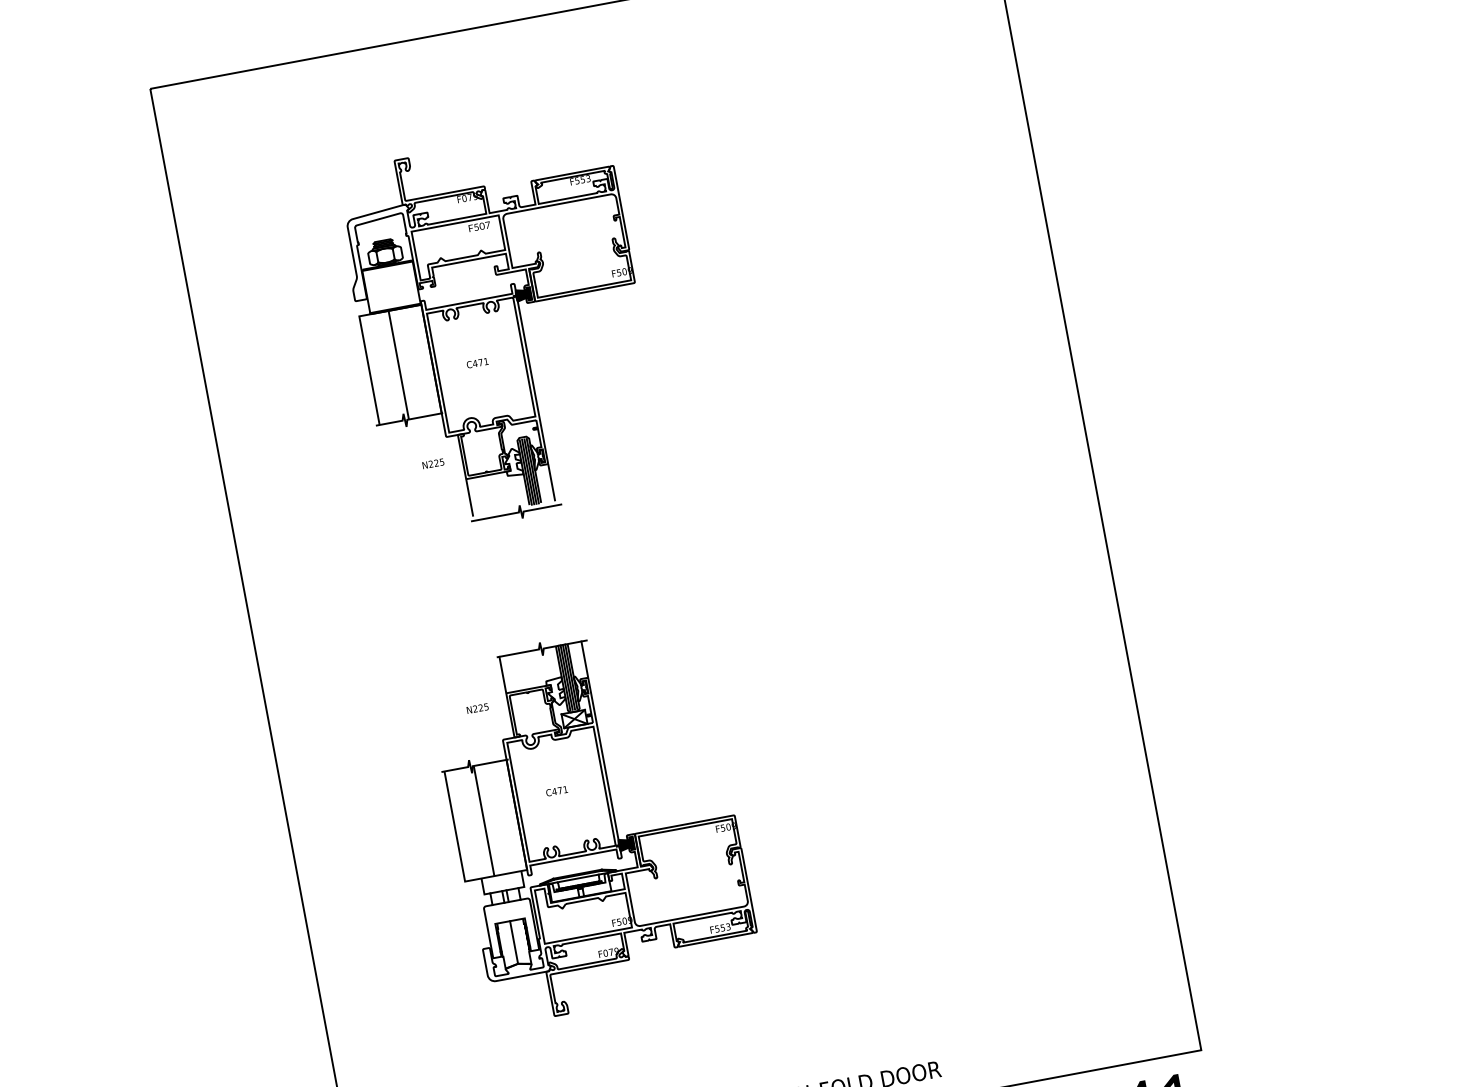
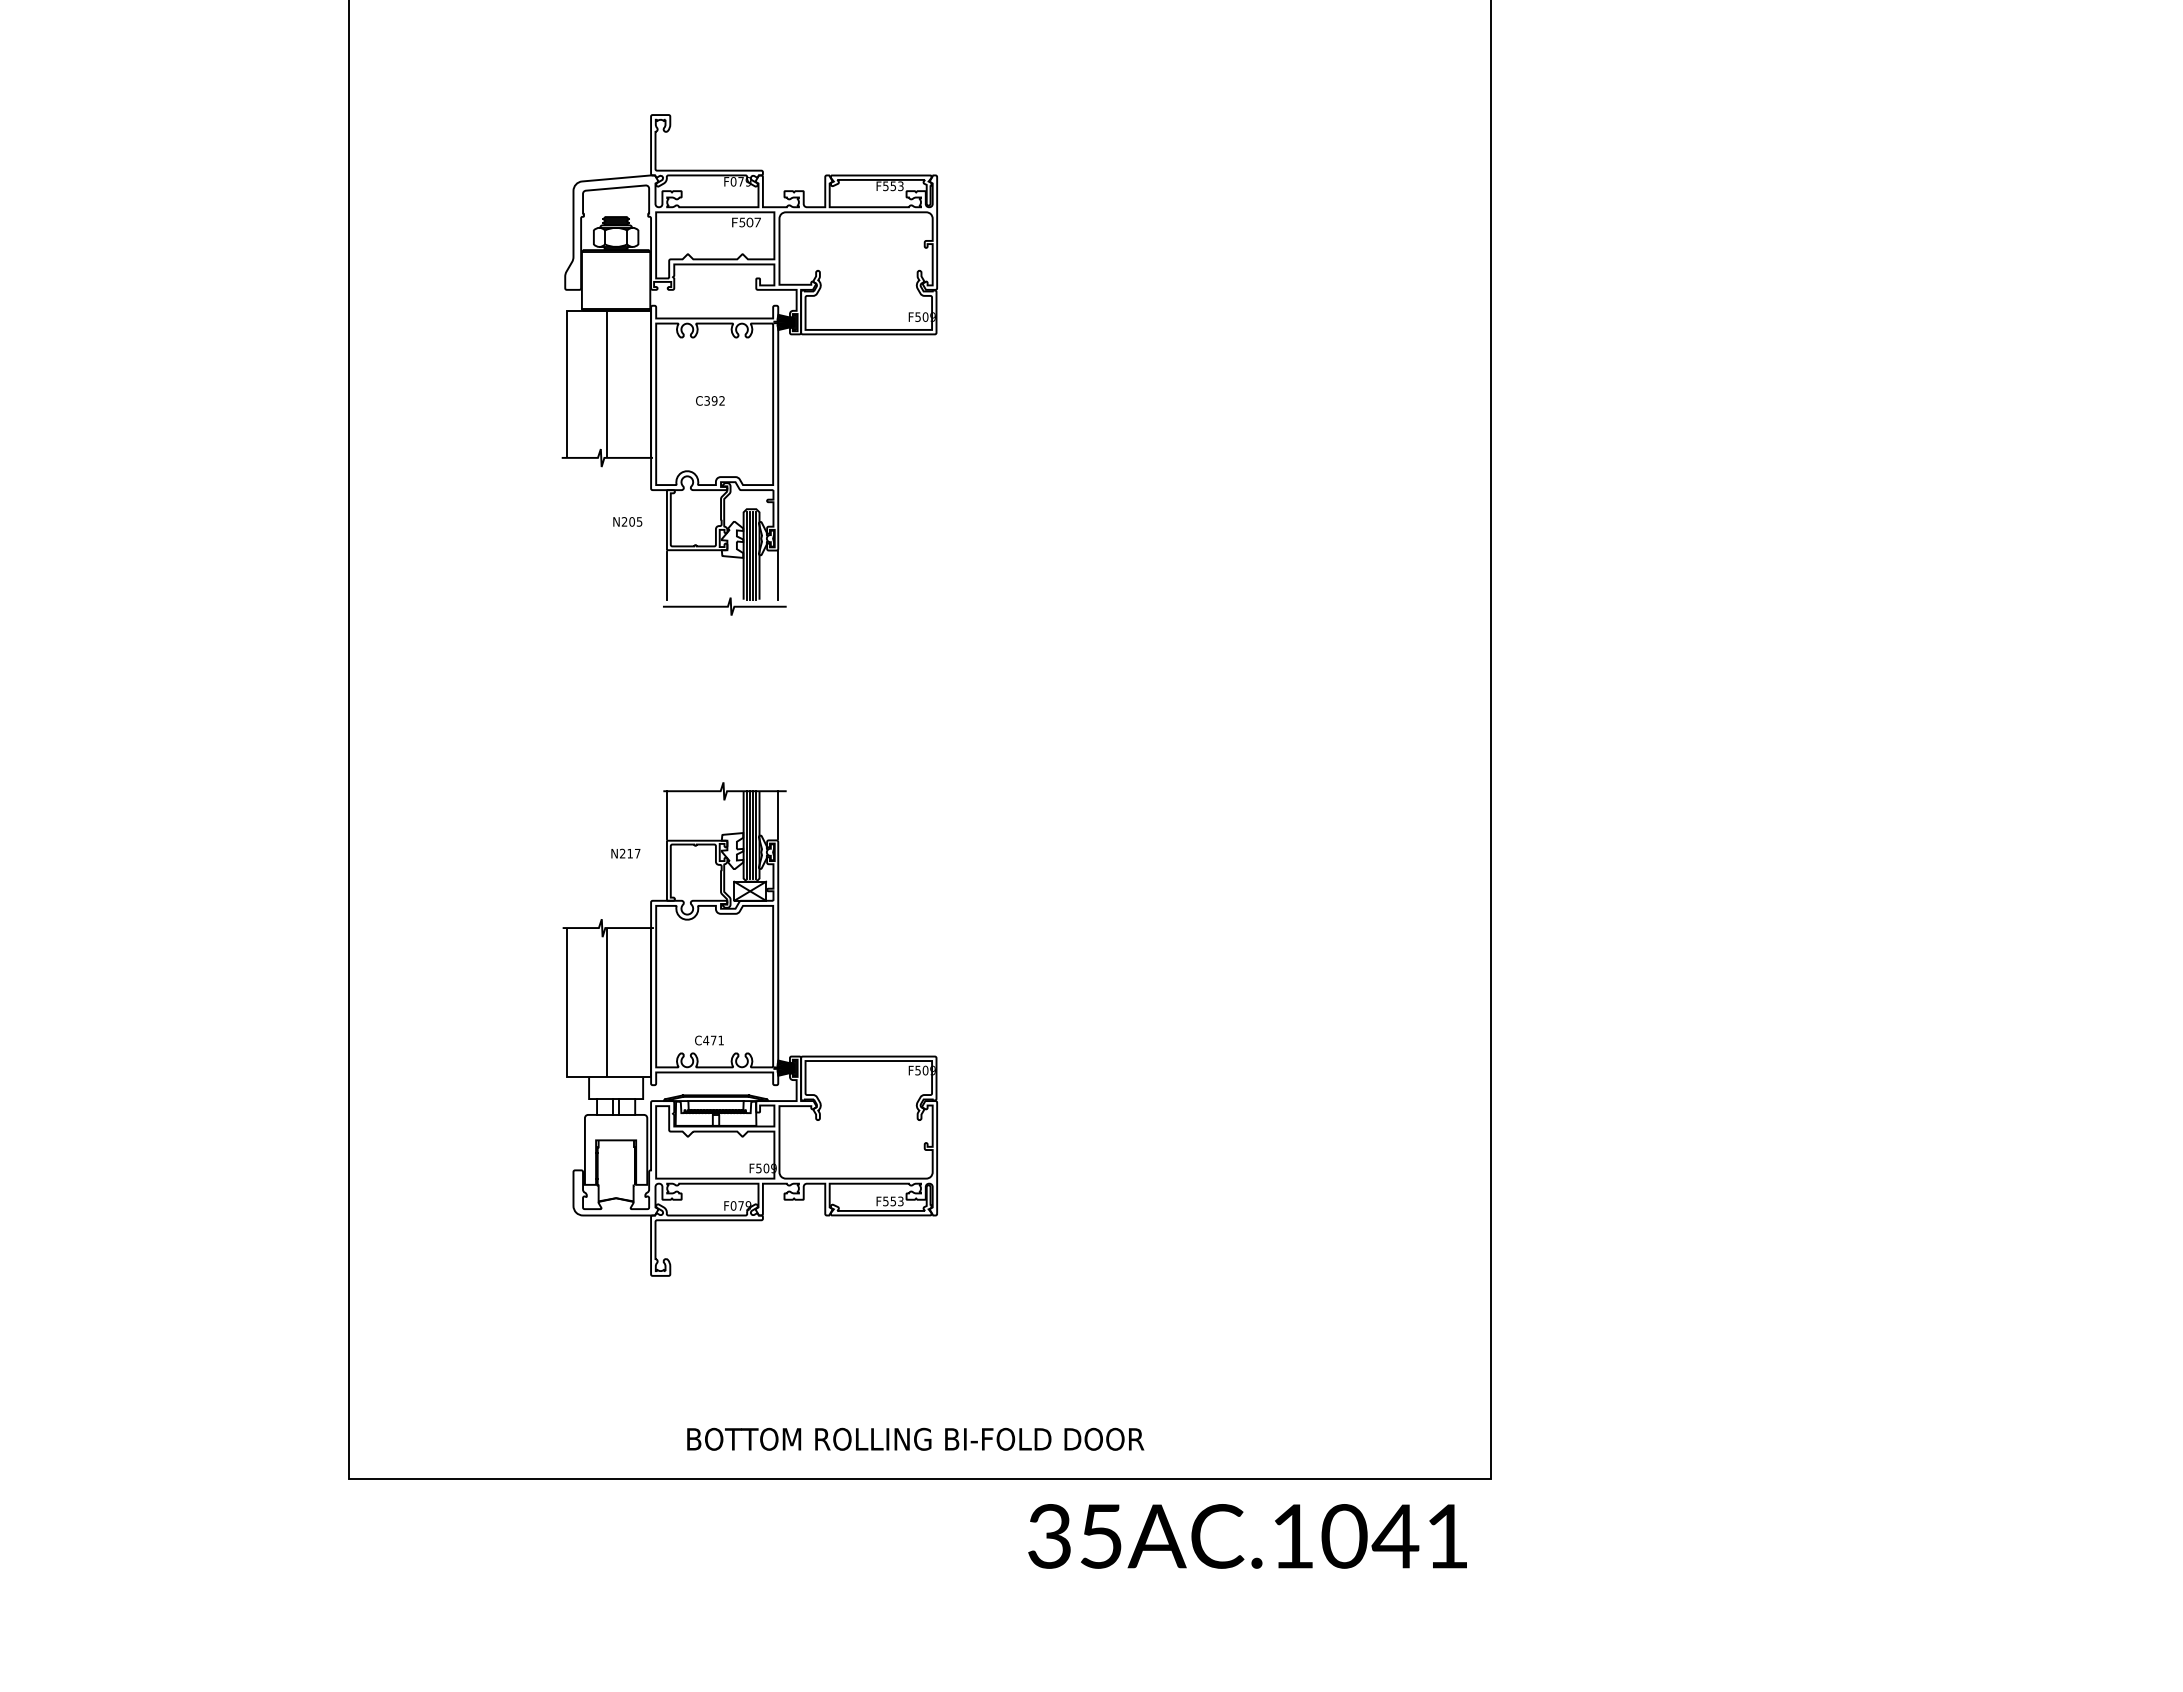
text: (480, 362) -> (714, 400), C471 -> C392
text: (436, 462) -> (631, 521), N225 -> N205
text: (483, 707) -> (633, 853), N225 -> N217
text: (557, 791) -> (709, 1040), moved
line: (514, 942) -> (616, 1169), removed

